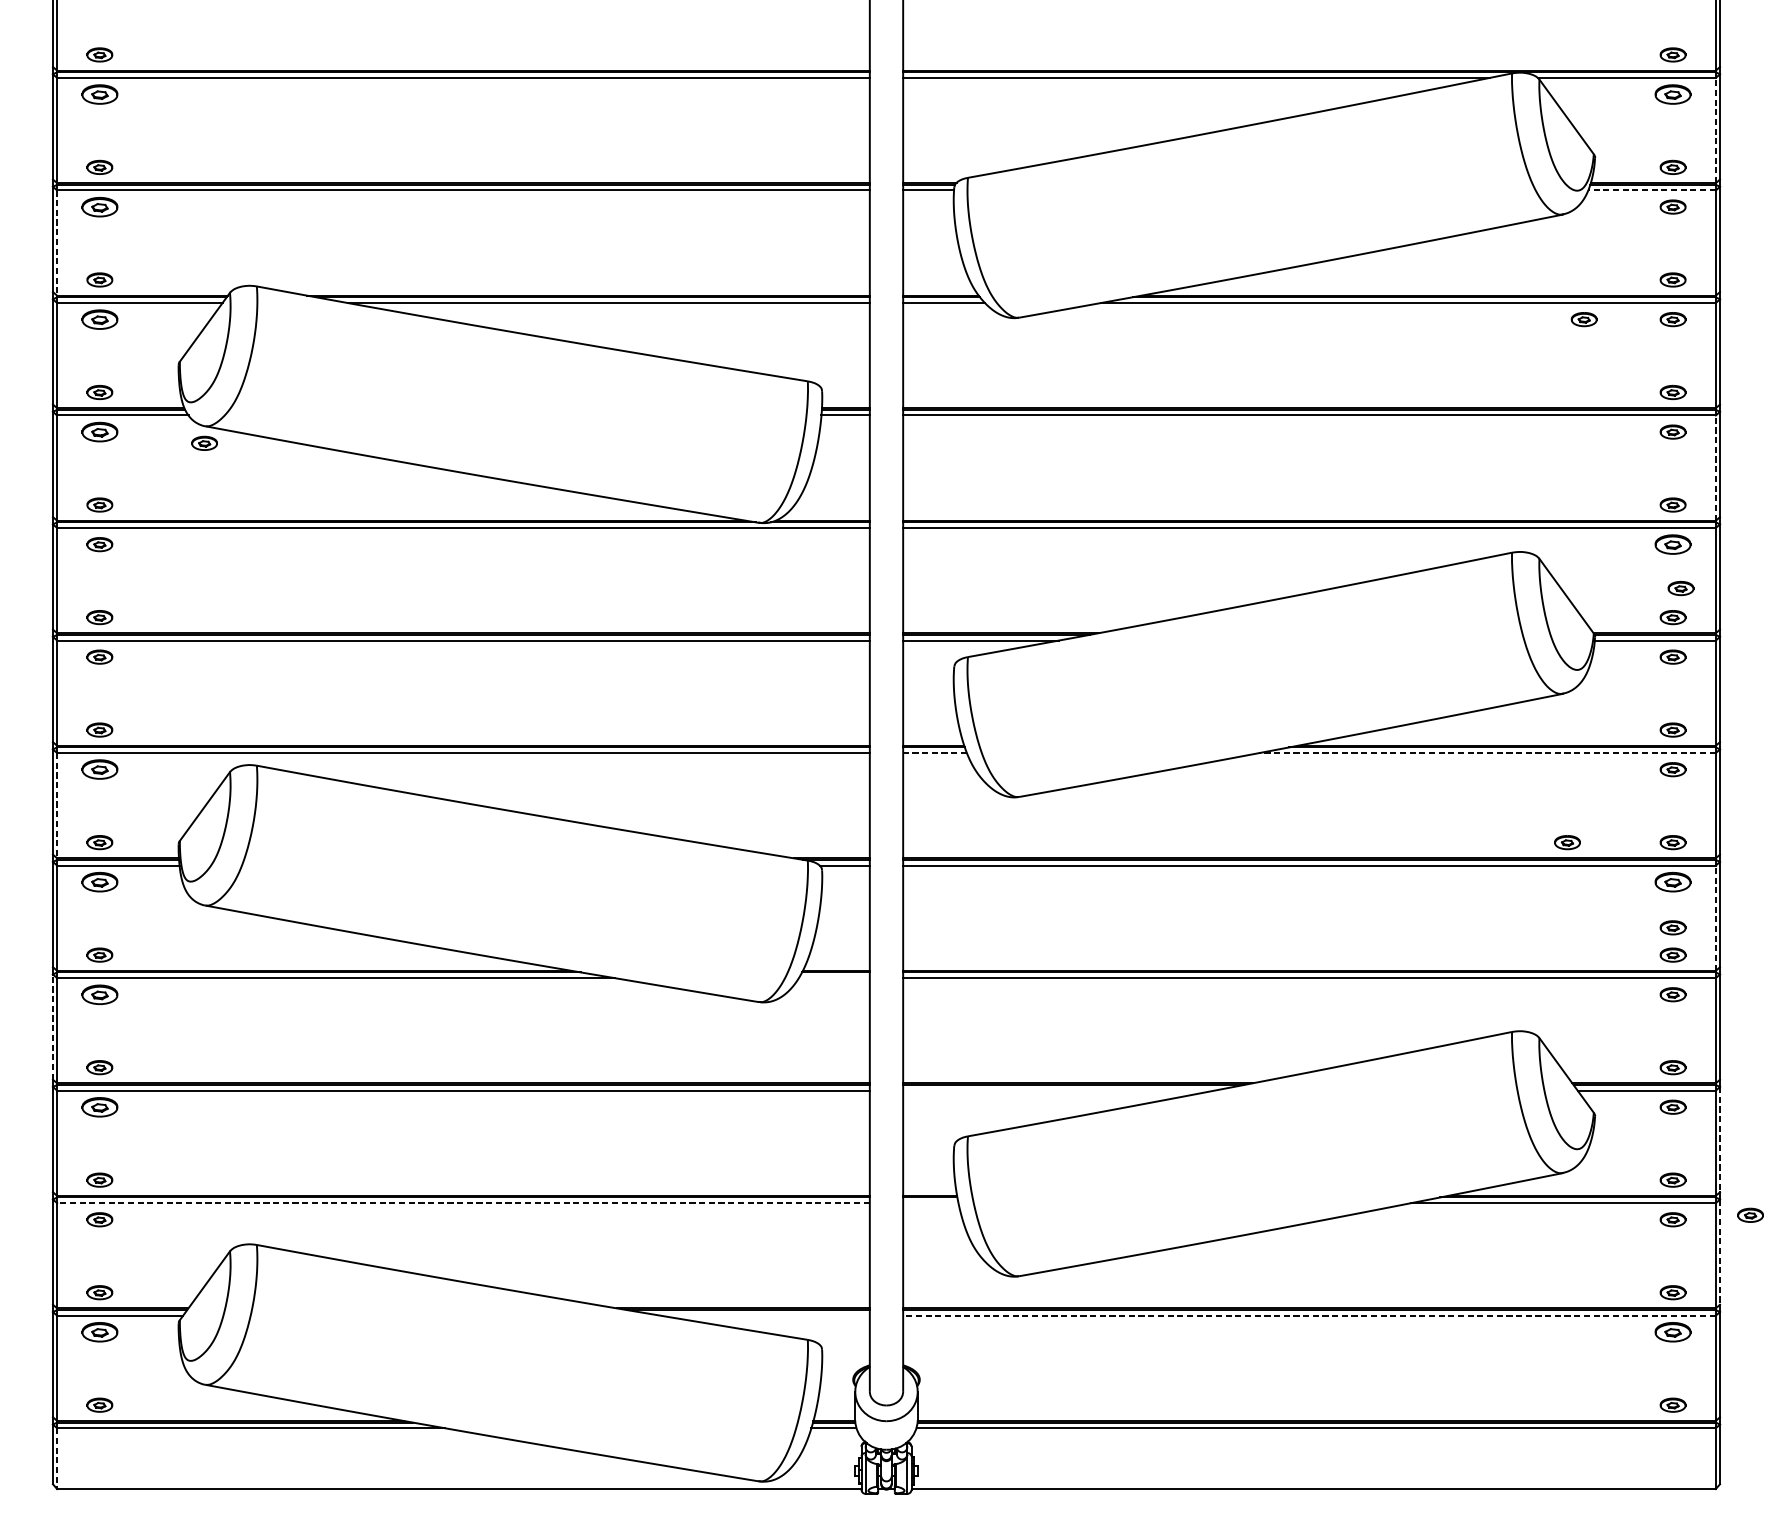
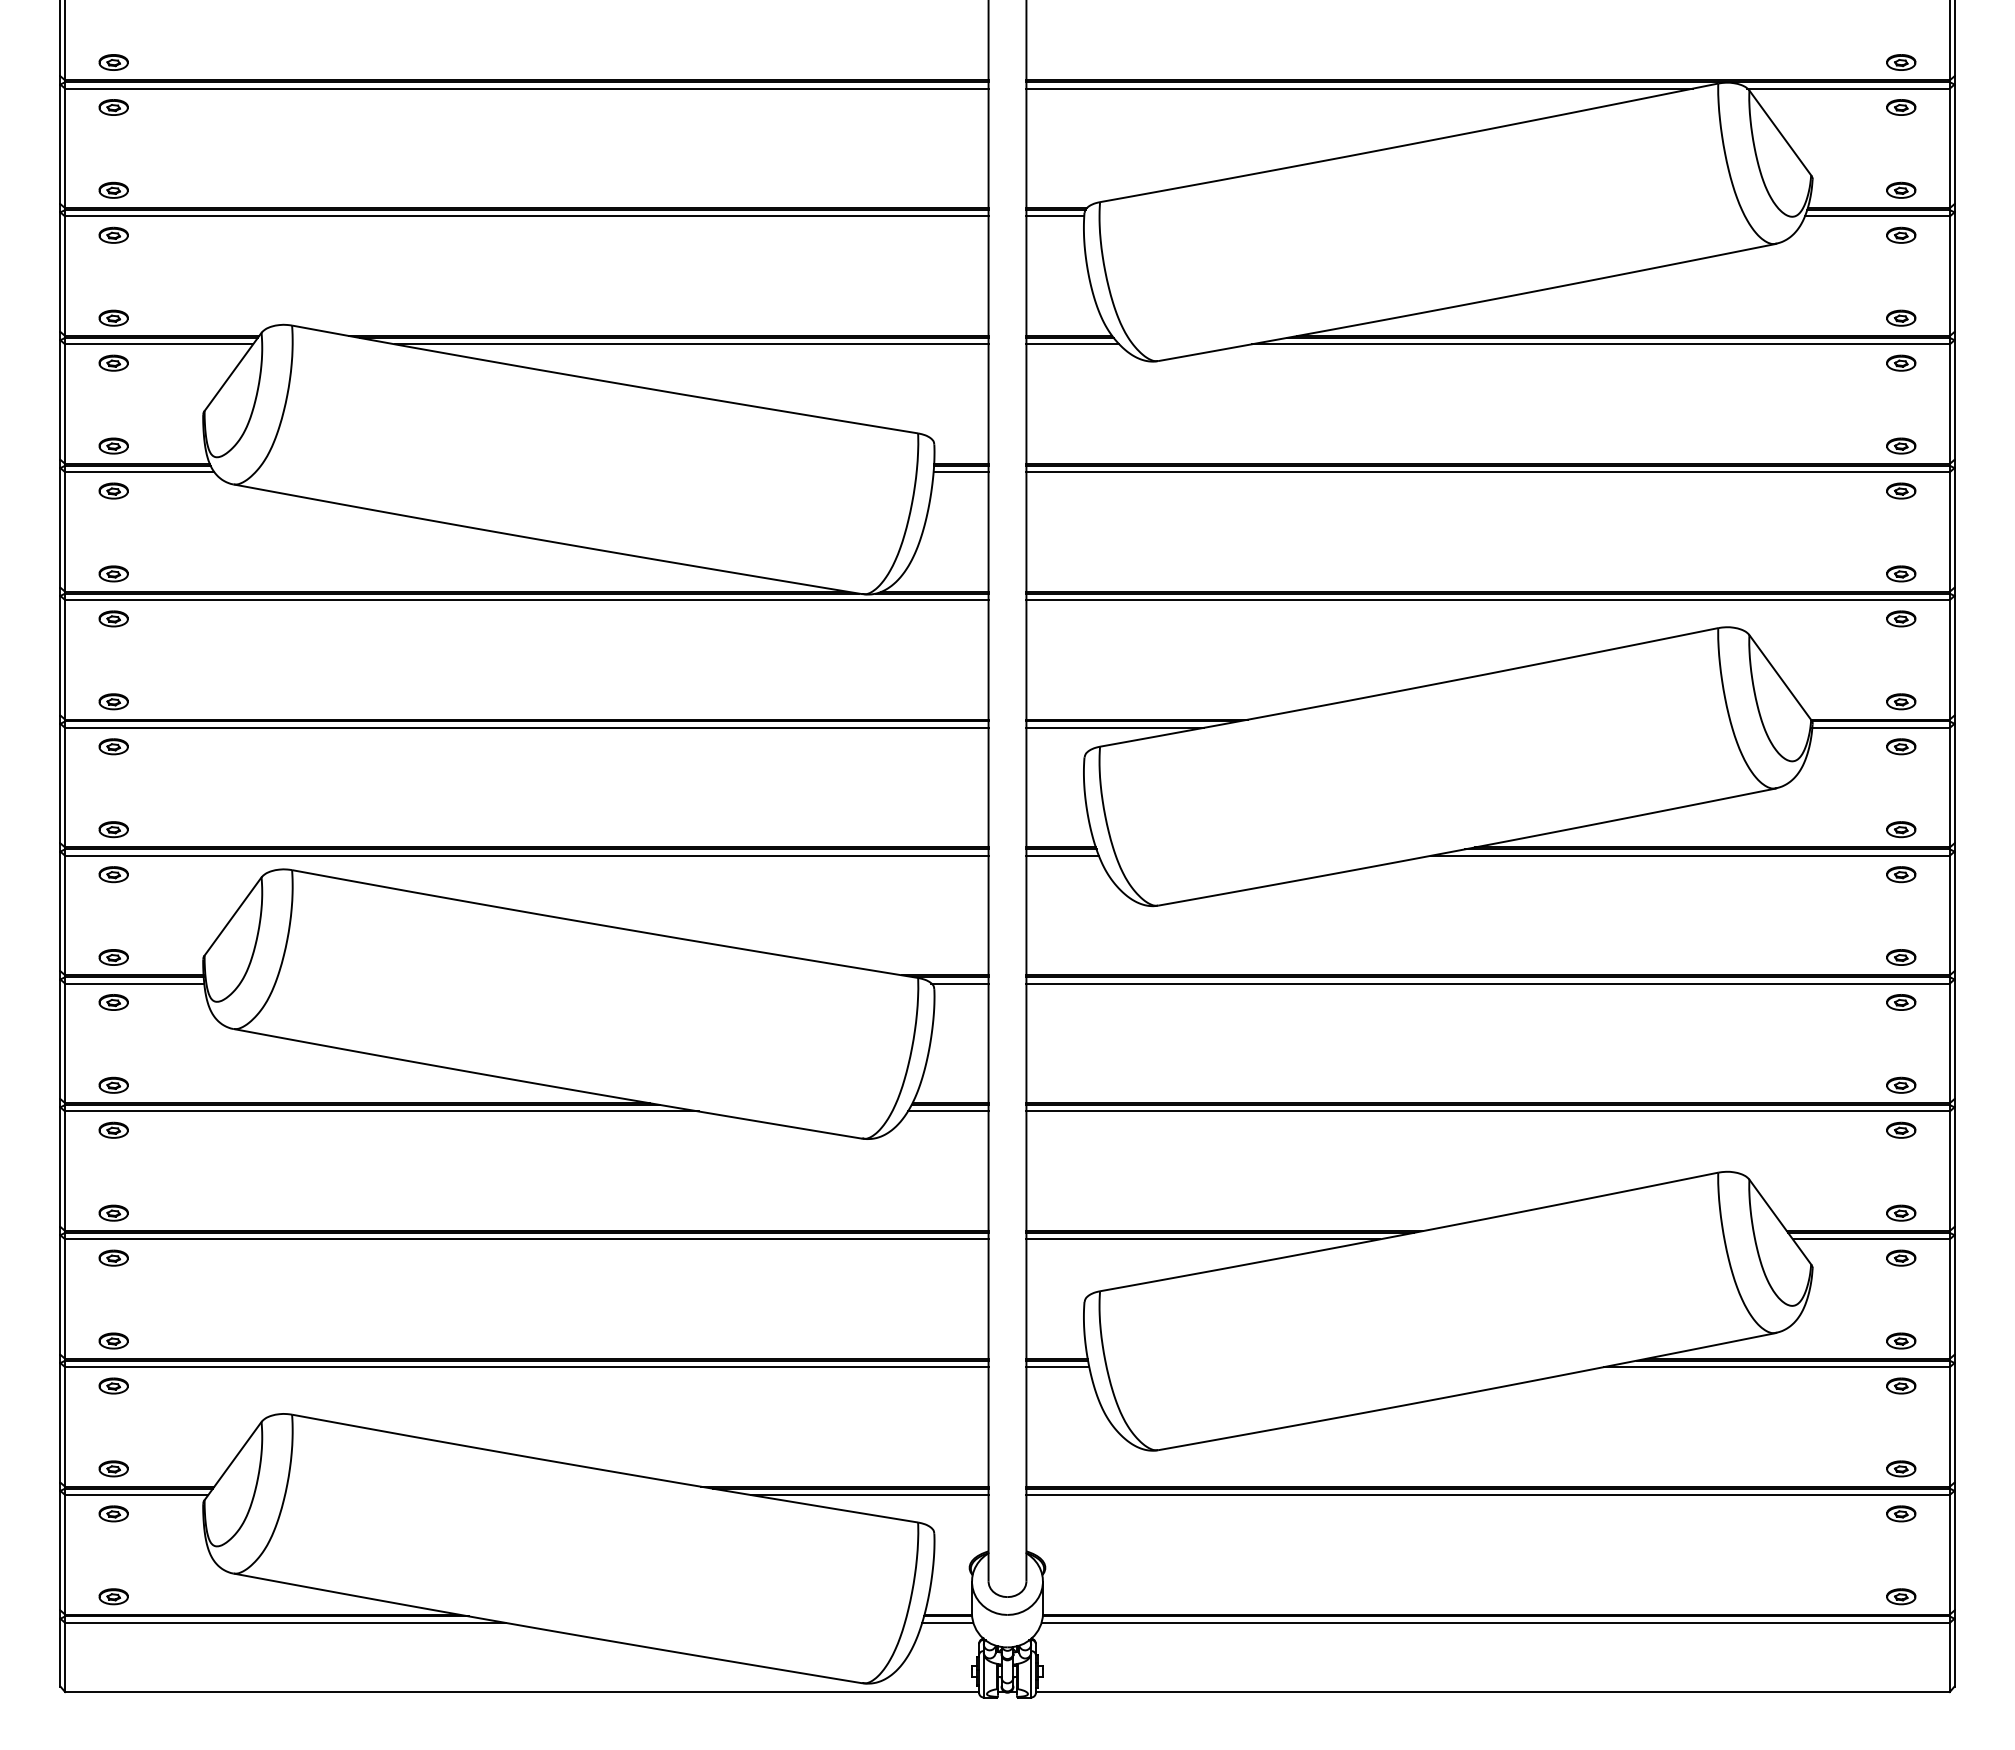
part: (99, 94) -> (113, 107), size x0.71
part: (1673, 94) -> (1901, 107), size x0.71
line: (1715, 130) -> (1949, 148), dashed -> solid
line: (1651, 190) -> (1876, 216), dashed -> solid
part: (99, 206) -> (113, 234), size x0.71
line: (57, 243) -> (65, 276), dashed -> solid
part: (99, 318) -> (113, 362), size x0.71
part: (1584, 318) -> (1800, 362), removed
part: (99, 431) -> (113, 490), size x0.71
part: (204, 443) -> (232, 503), removed
line: (1715, 467) -> (1949, 531), dashed -> solid
part: (1673, 544) -> (1901, 618), size x0.71
part: (1681, 588) -> (1910, 668), removed
line: (934, 752) -> (1062, 855), dashed -> solid
line: (1486, 752) -> (1689, 855), dashed -> solid
part: (99, 769) -> (113, 874), size x0.71
line: (57, 805) -> (65, 915), dashed -> solid
part: (1567, 842) -> (1781, 957), removed
part: (99, 882) -> (113, 1002), size x0.71
part: (1673, 882) -> (1901, 1002), size x0.71
line: (1715, 918) -> (1949, 1043), dashed -> solid
part: (1673, 927) -> (1901, 1053), removed
line: (833, 978) -> (947, 1111), added
part: (99, 993) -> (113, 1129), size x0.71
line: (53, 1027) -> (60, 1167), dashed -> solid
line: (1058, 1090) -> (1203, 1239), added
part: (99, 1106) -> (113, 1257), size x0.71
line: (1719, 1140) -> (1954, 1295), dashed -> solid
line: (463, 1203) -> (526, 1367), dashed -> solid
line: (930, 1203) -> (1057, 1367), added
part: (1750, 1214) -> (1989, 1380), removed
line: (1719, 1251) -> (1954, 1422), dashed -> solid
line: (765, 1316) -> (869, 1495), added
line: (1309, 1316) -> (1488, 1495), dashed -> solid
part: (99, 1331) -> (113, 1513), size x0.71
part: (1673, 1331) -> (1901, 1513), size x0.71
line: (57, 1458) -> (65, 1657), dashed -> solid

